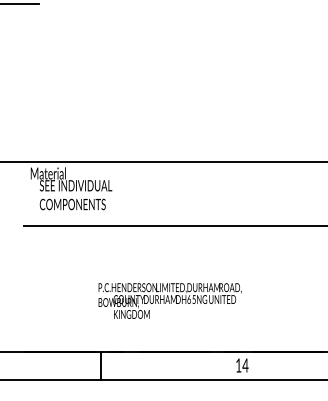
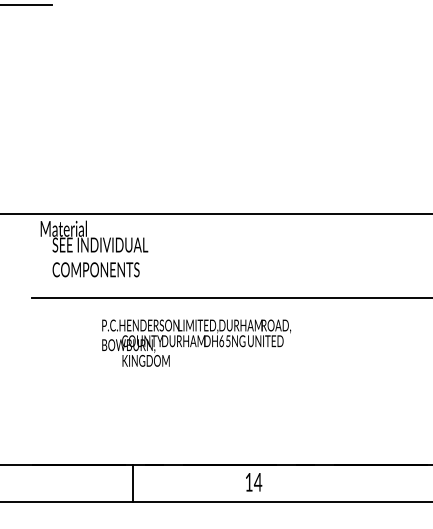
text: (170, 300) -> (196, 342), moved
text: (242, 365) -> (254, 482), moved

